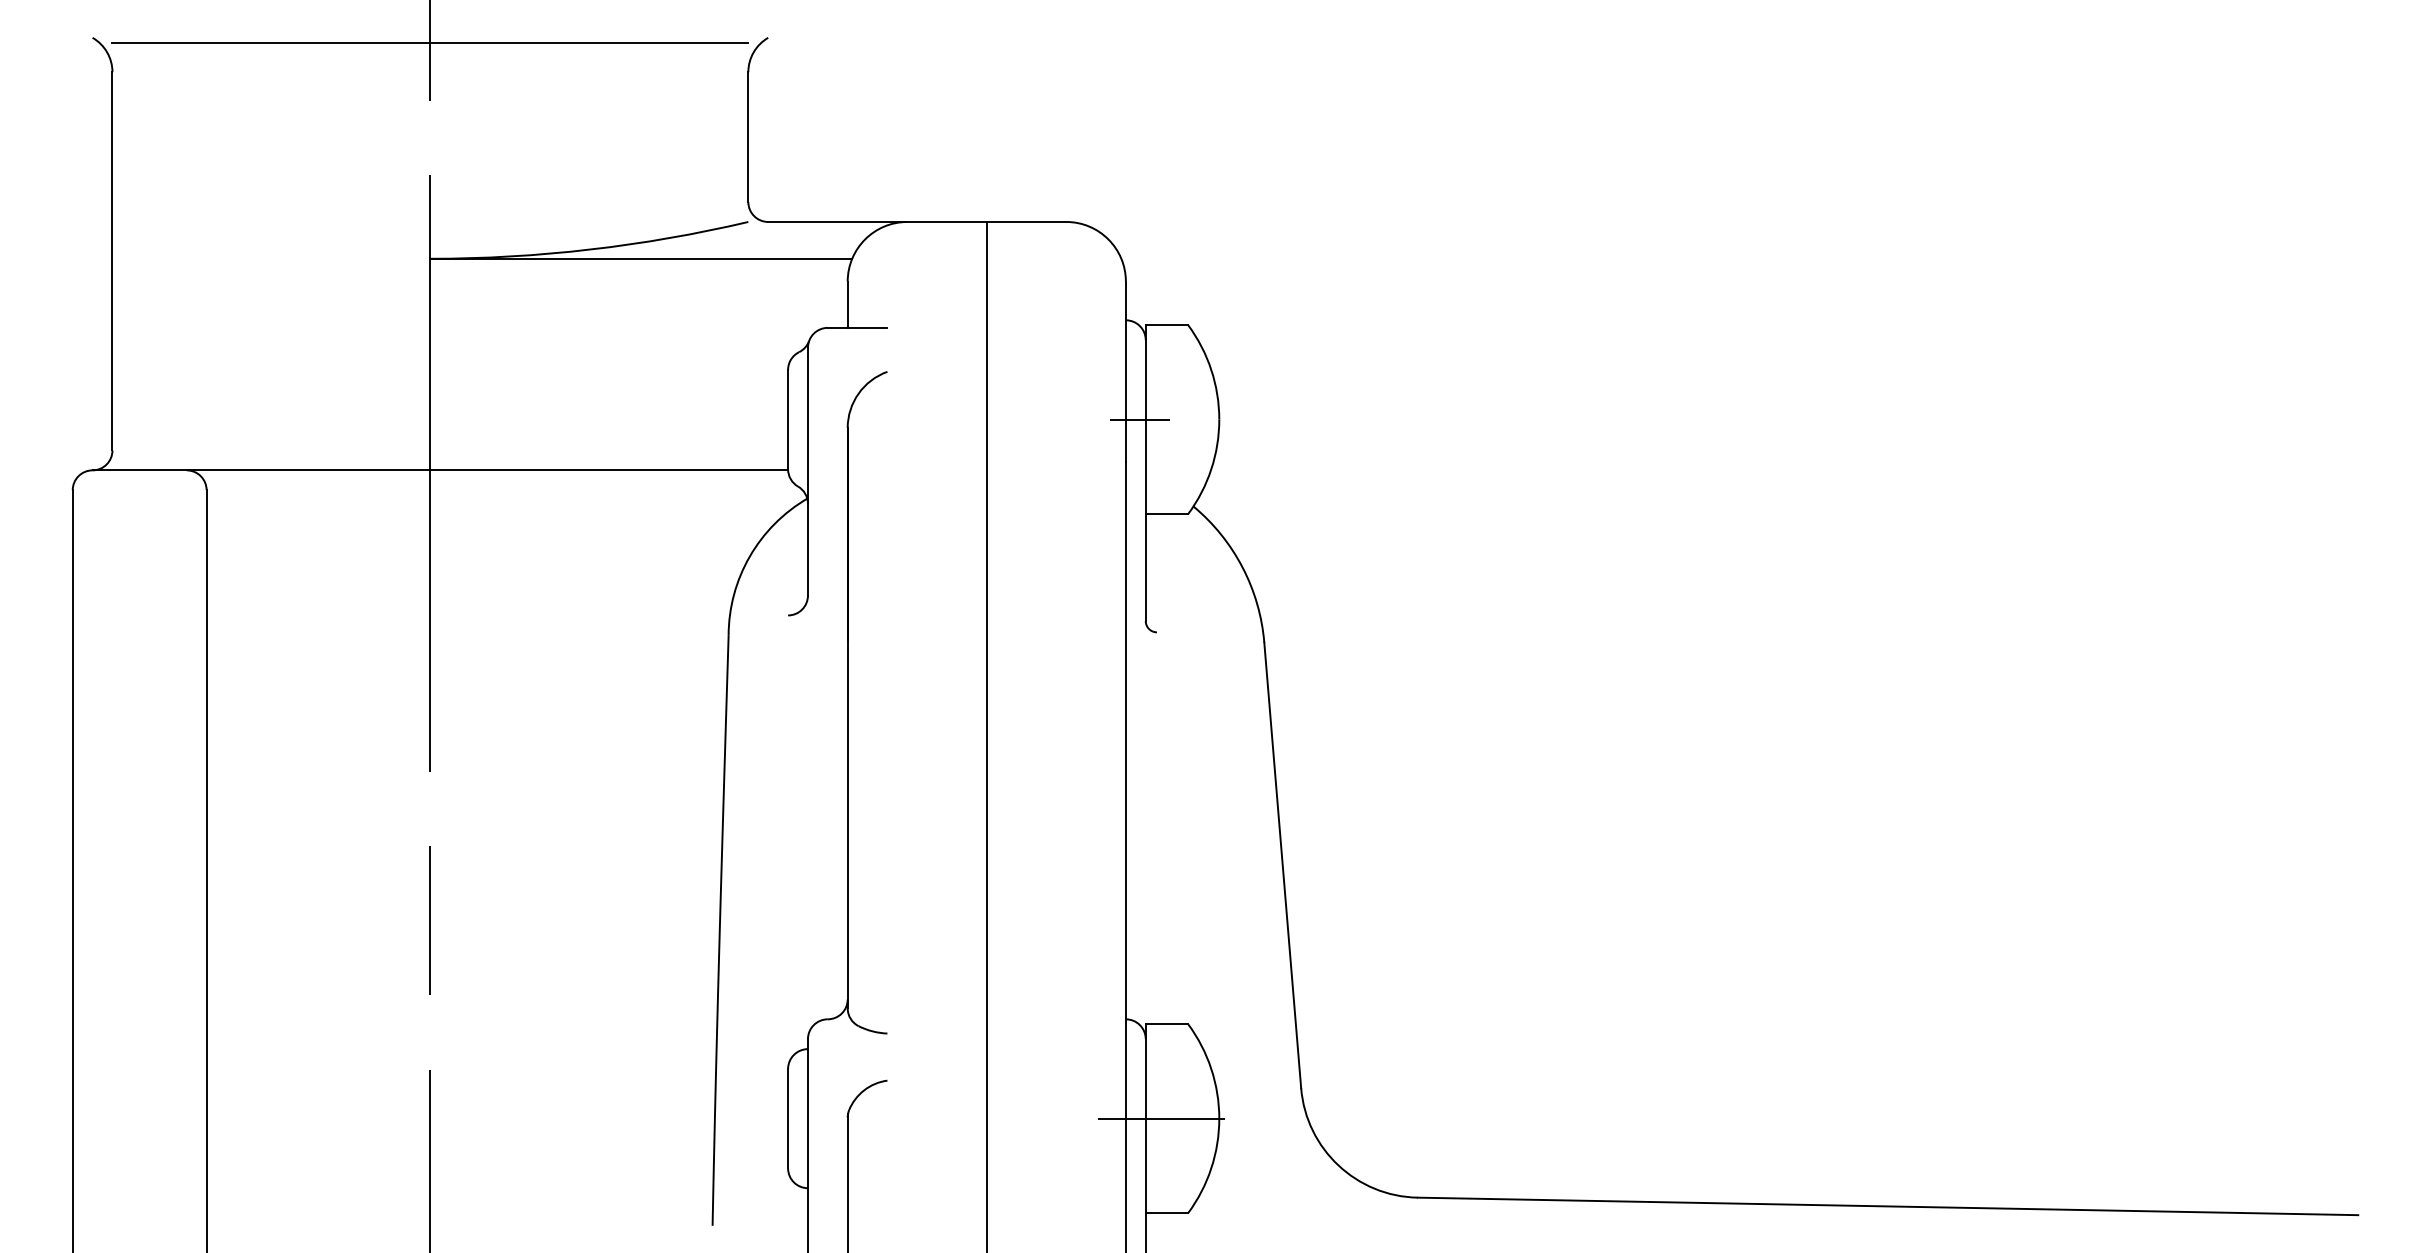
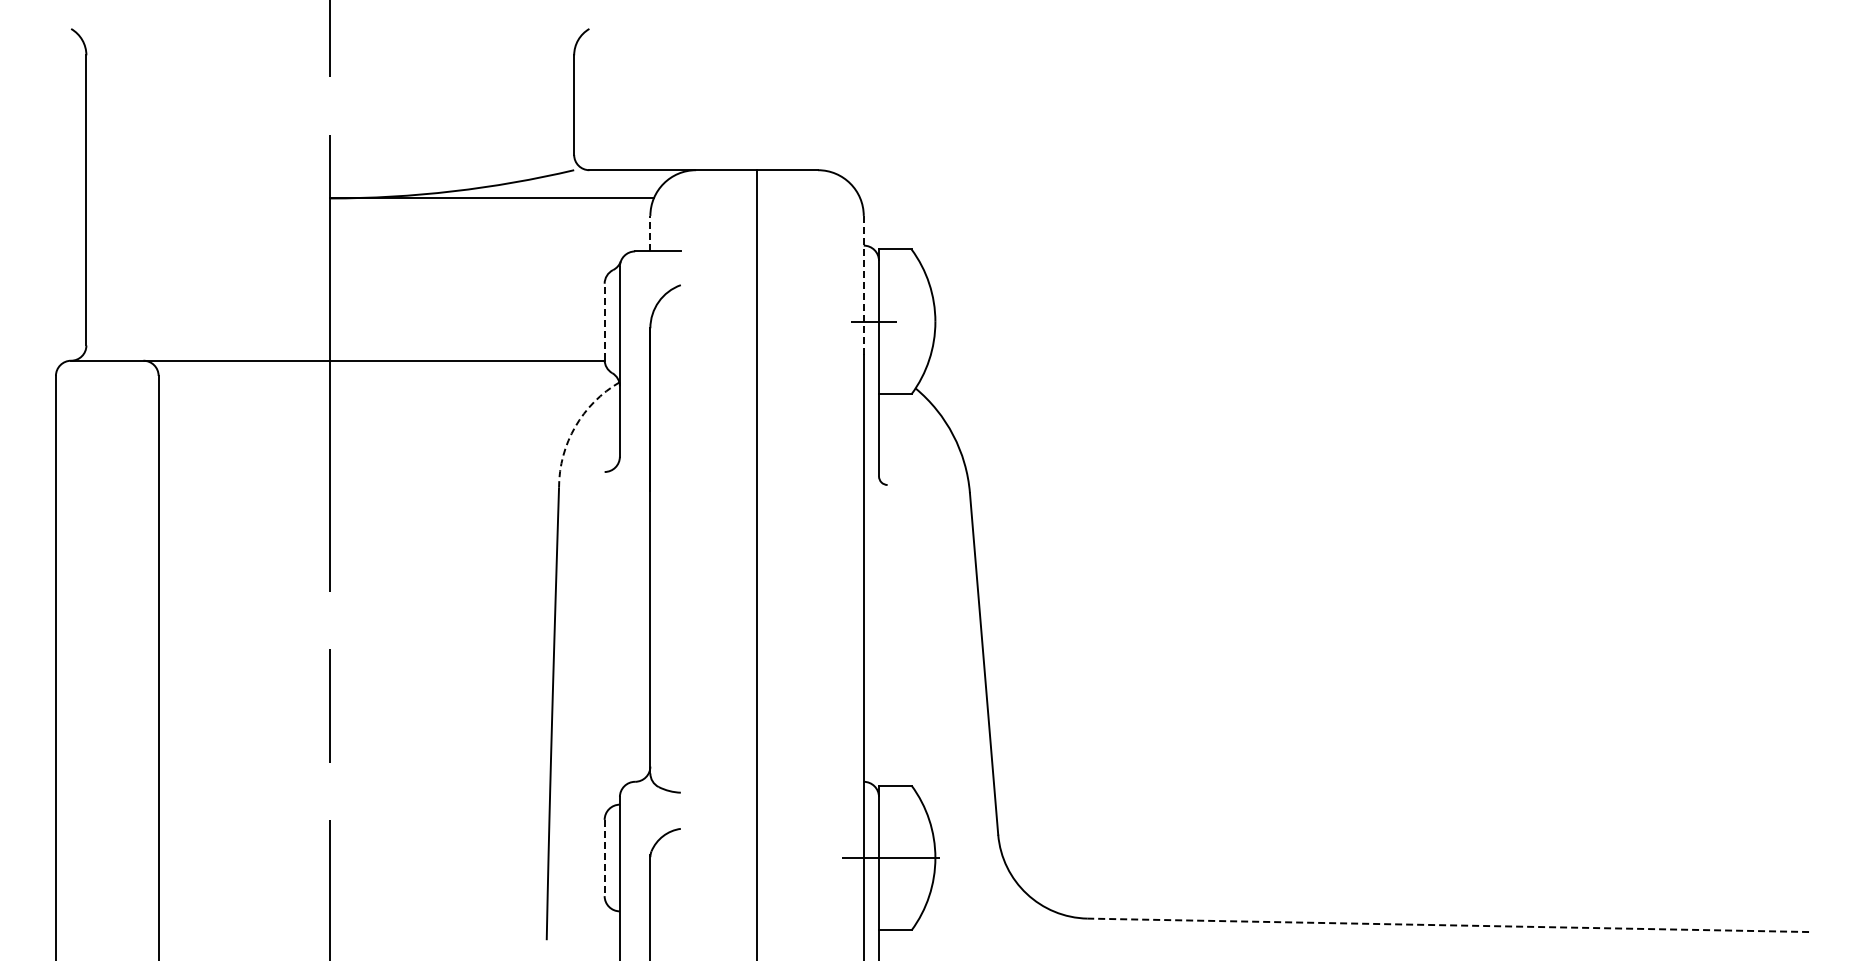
line: (430, 43) -> (330, 33), removed
line: (847, 304) -> (650, 233), solid -> dashed
line: (1125, 372) -> (863, 285), solid -> dashed
line: (787, 419) -> (604, 321), solid -> dashed
arc: (750, 556) -> (575, 426), solid -> dashed
line: (787, 1119) -> (604, 858), solid -> dashed
line: (1888, 1206) -> (1448, 925), solid -> dashed

